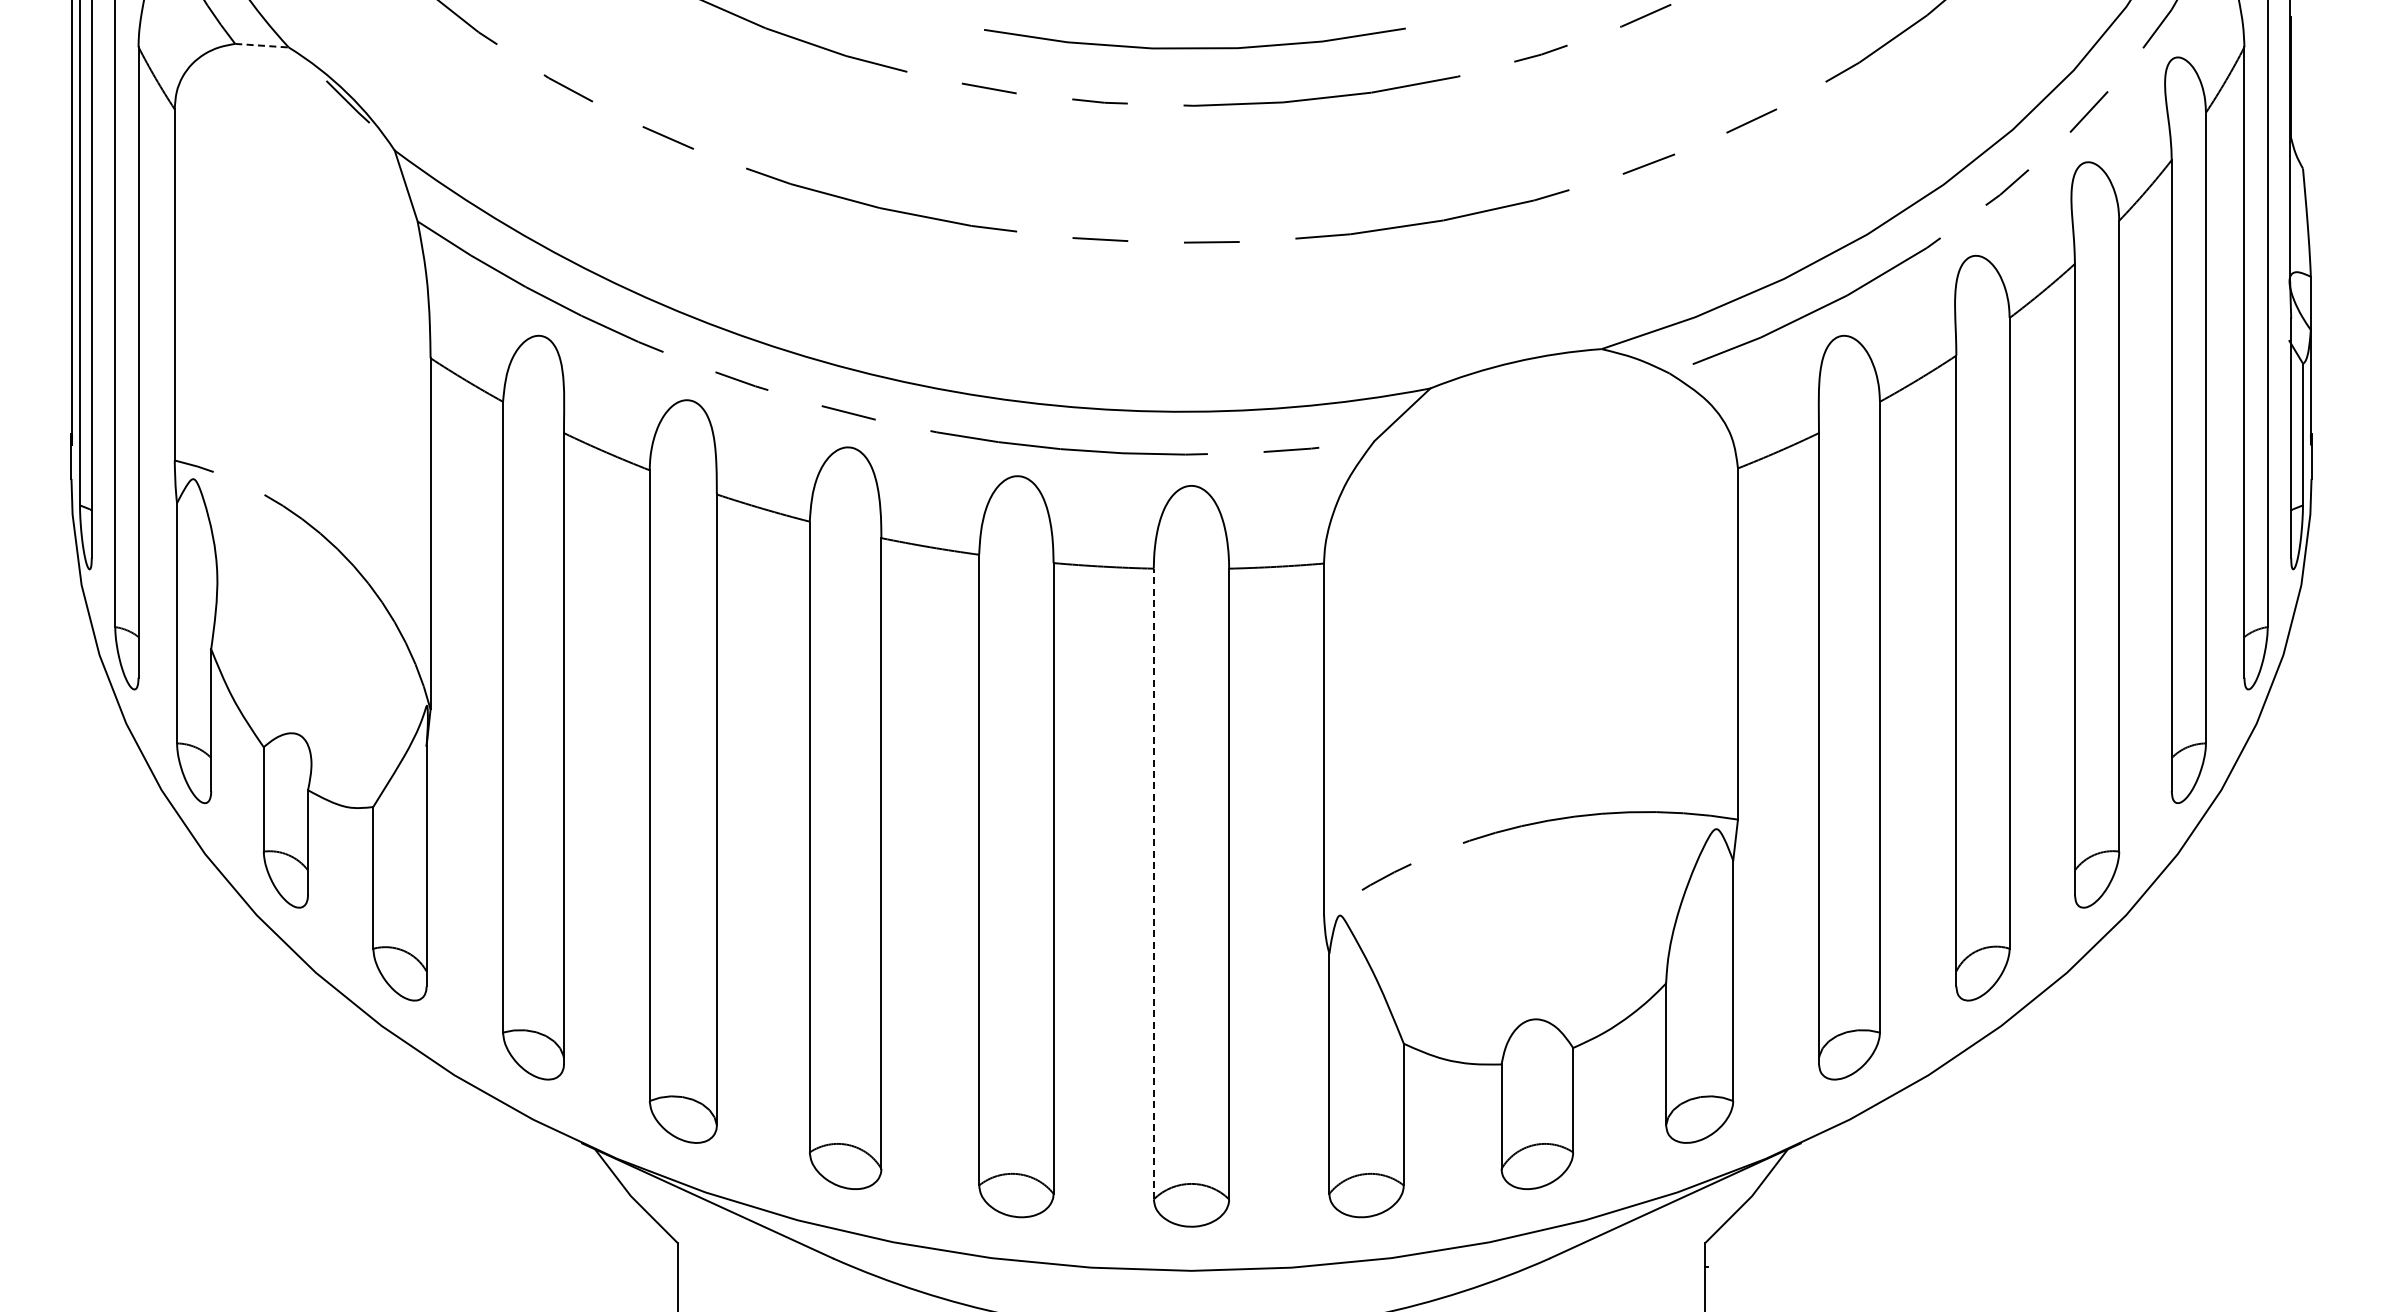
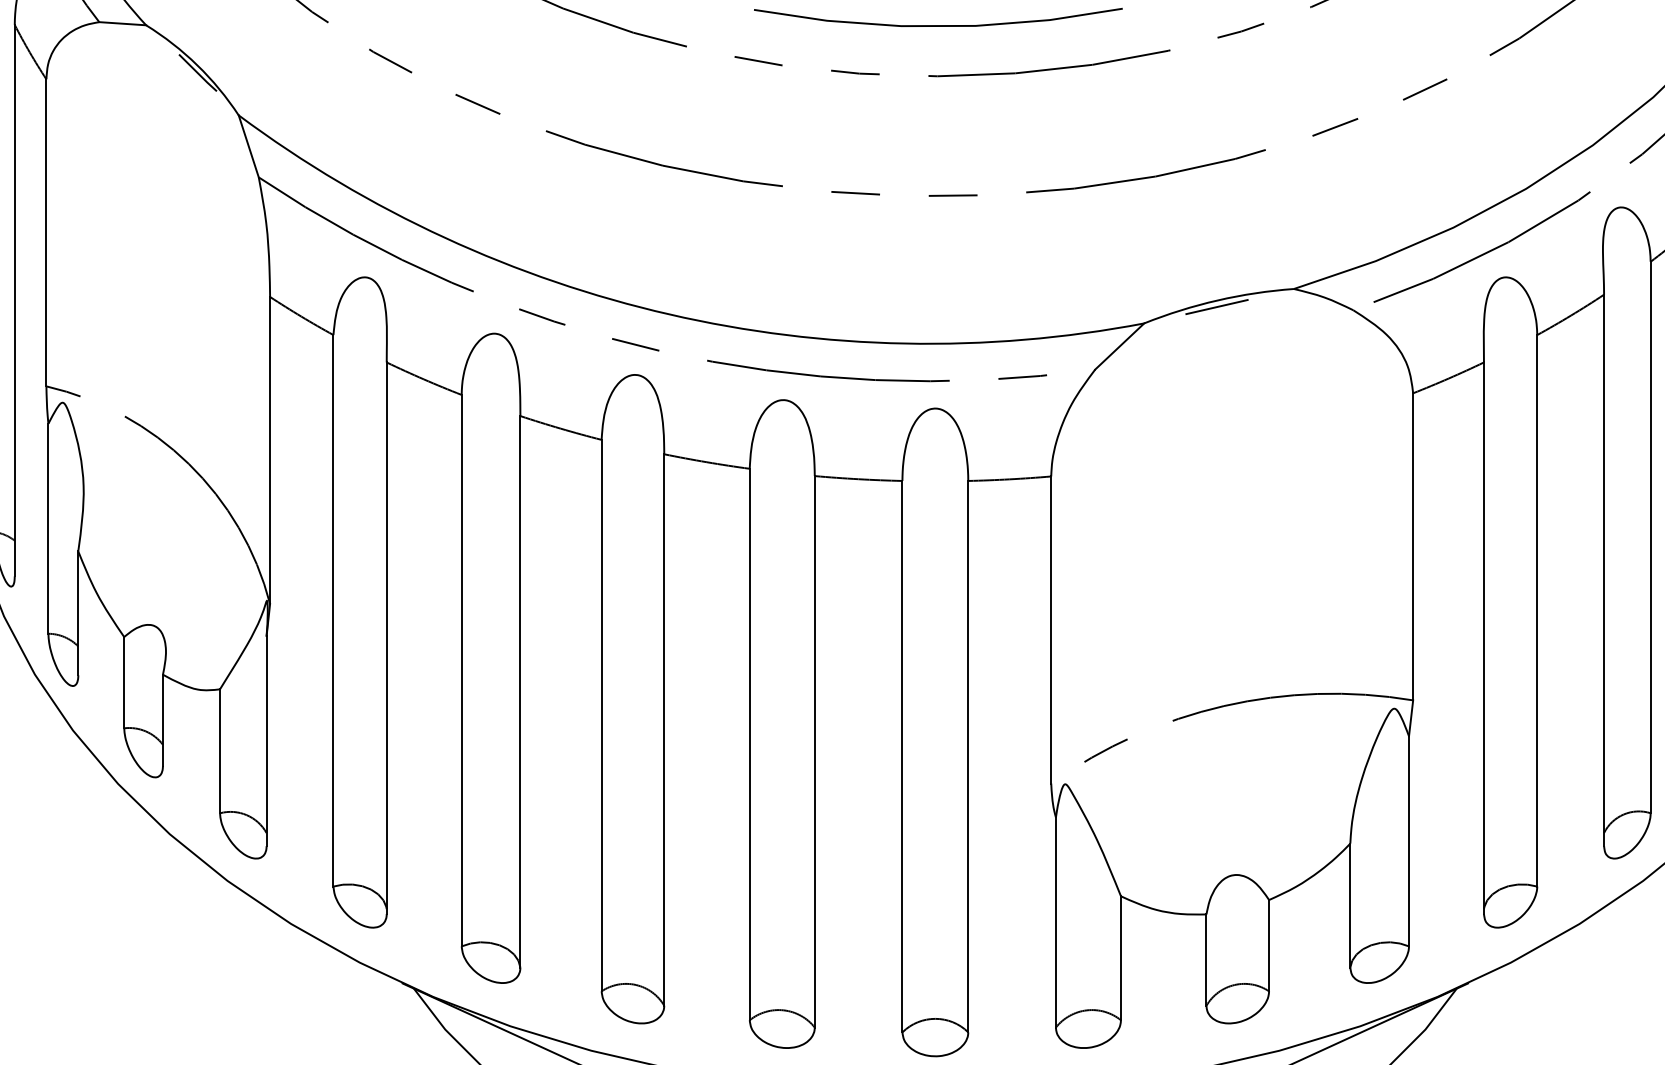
line: (262, 45) -> (123, 23), dashed -> solid
line: (1513, 369) -> (1216, 306), added
line: (1153, 883) -> (902, 756), dashed -> solid

